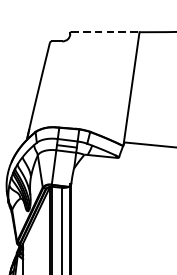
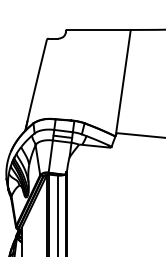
line: (105, 31) -> (98, 29), dashed -> solid

